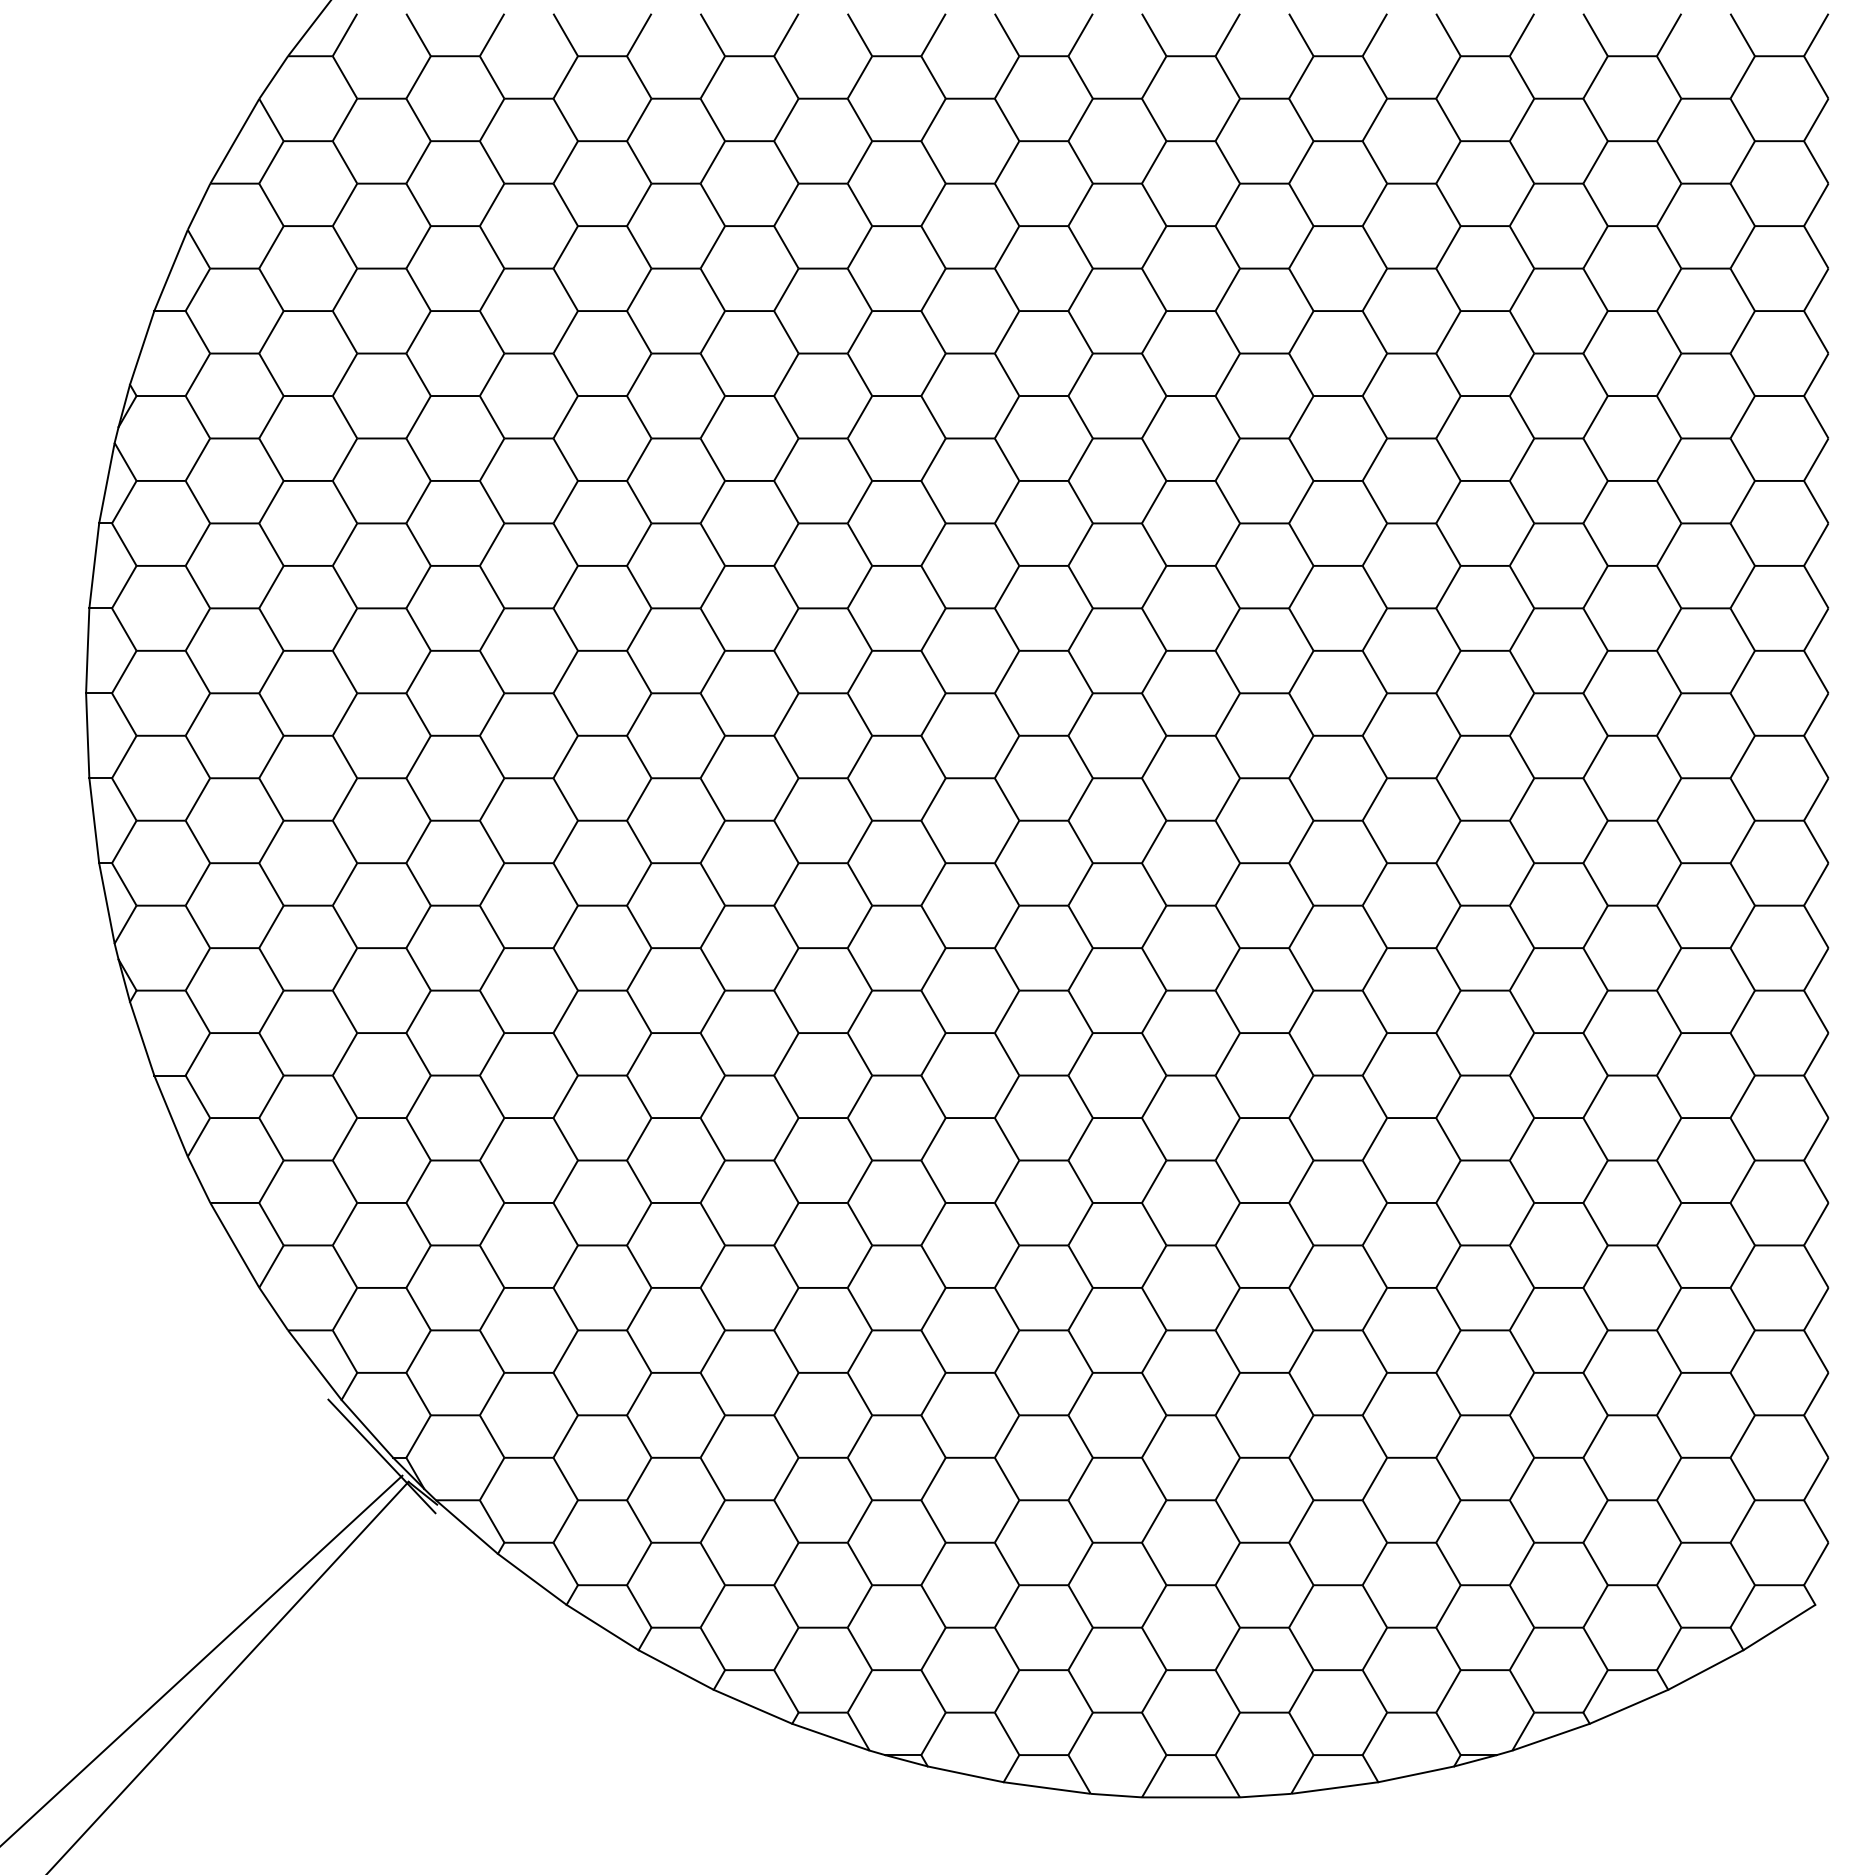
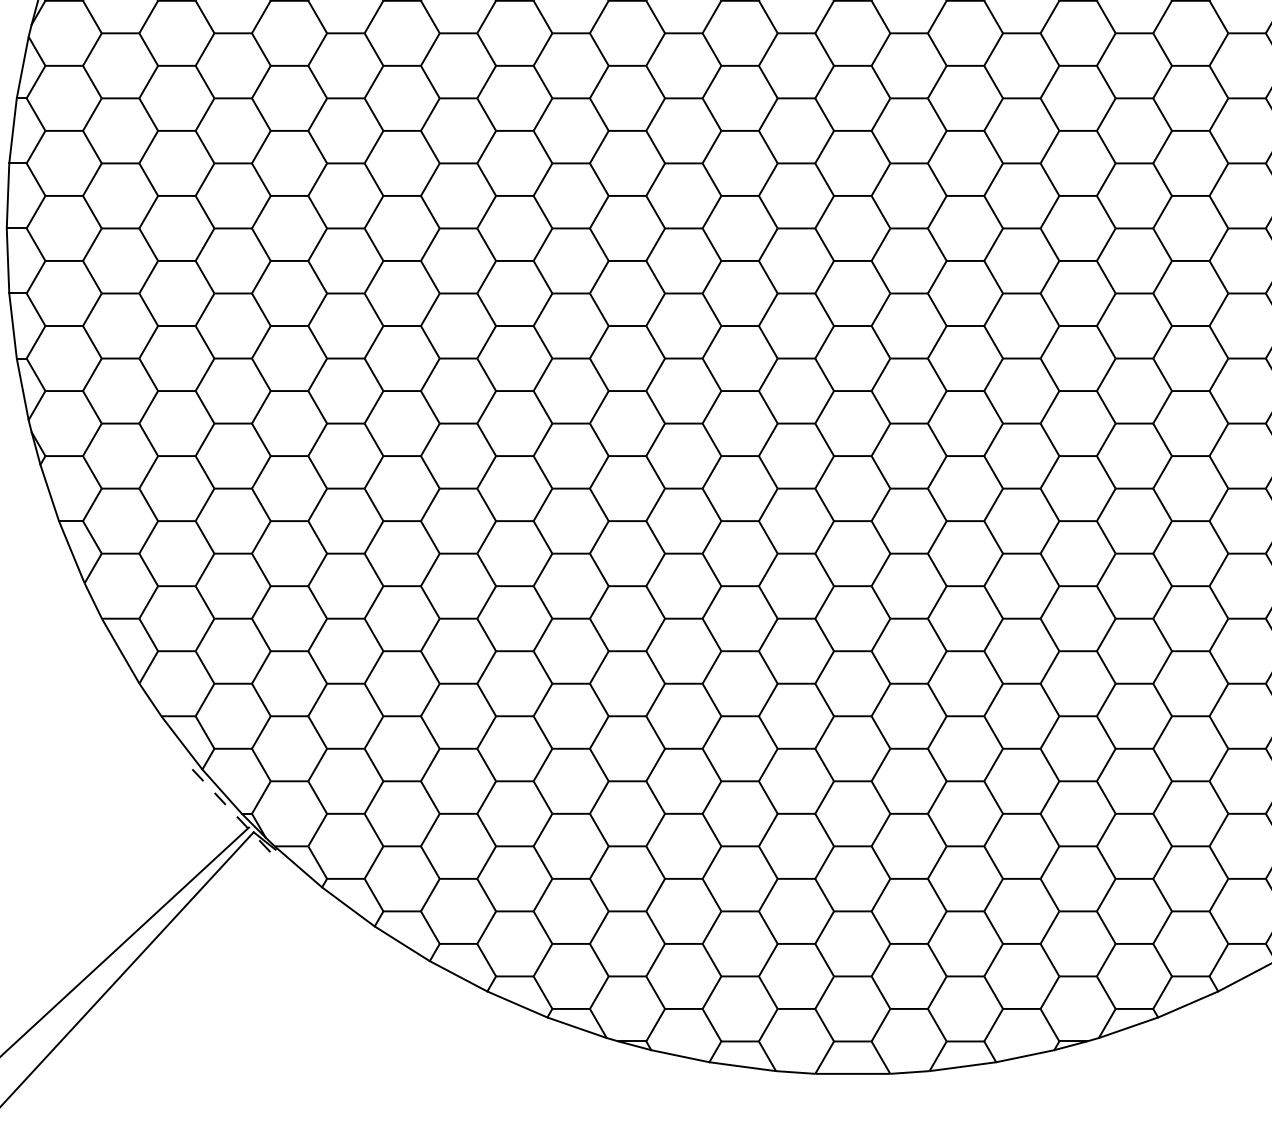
line: (381, 1456) -> (232, 812), solid -> dashed

